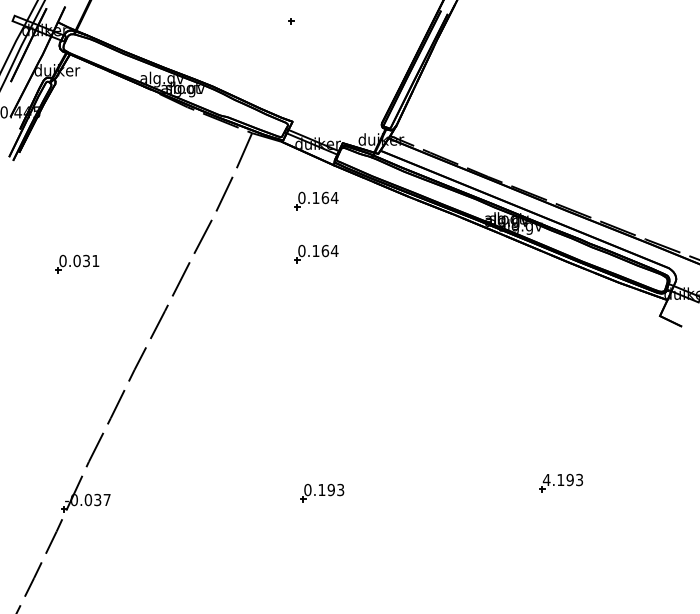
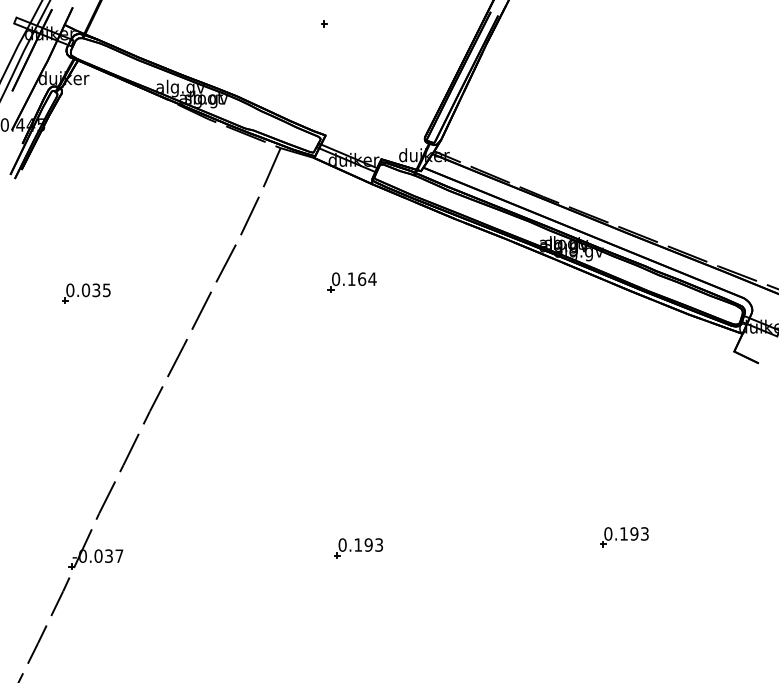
part: (315, 200) -> (351, 223), removed
text: (95, 261) -> (106, 290), 0.031 -> 0.035
text: (546, 479) -> (608, 533), 4.193 -> 0.193

